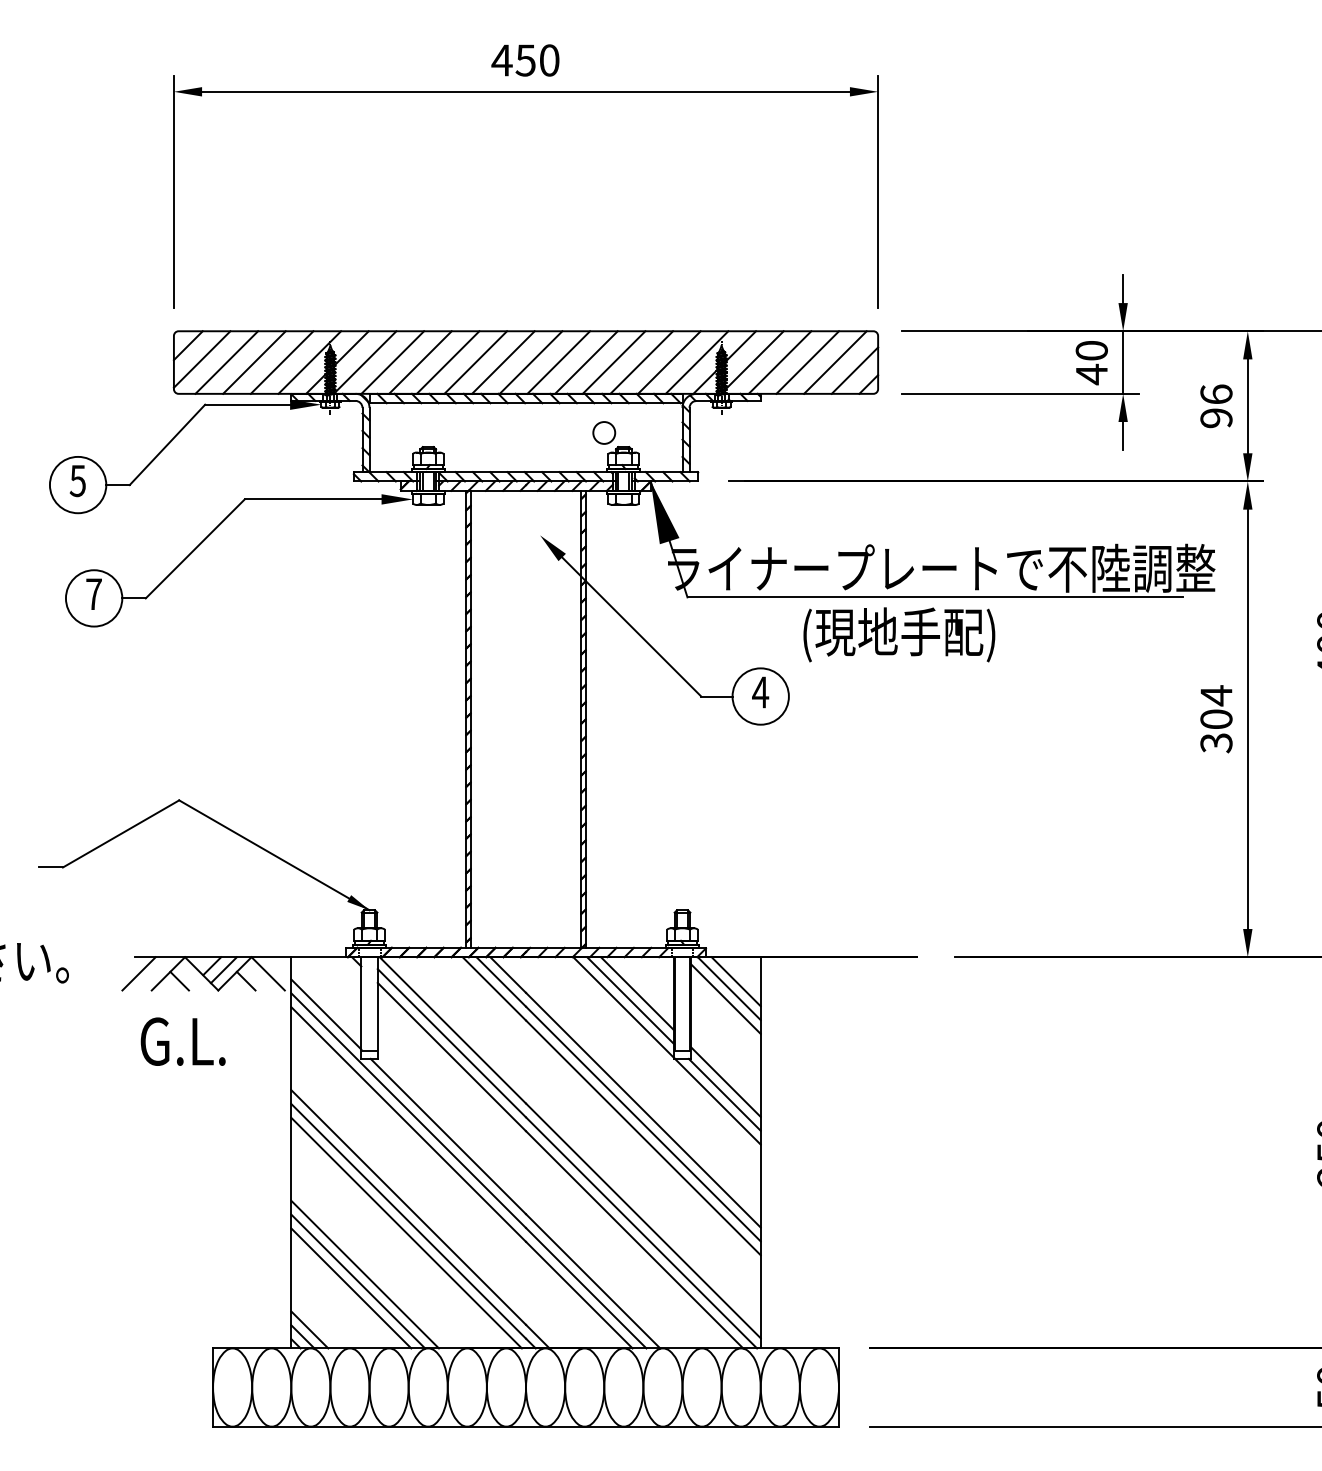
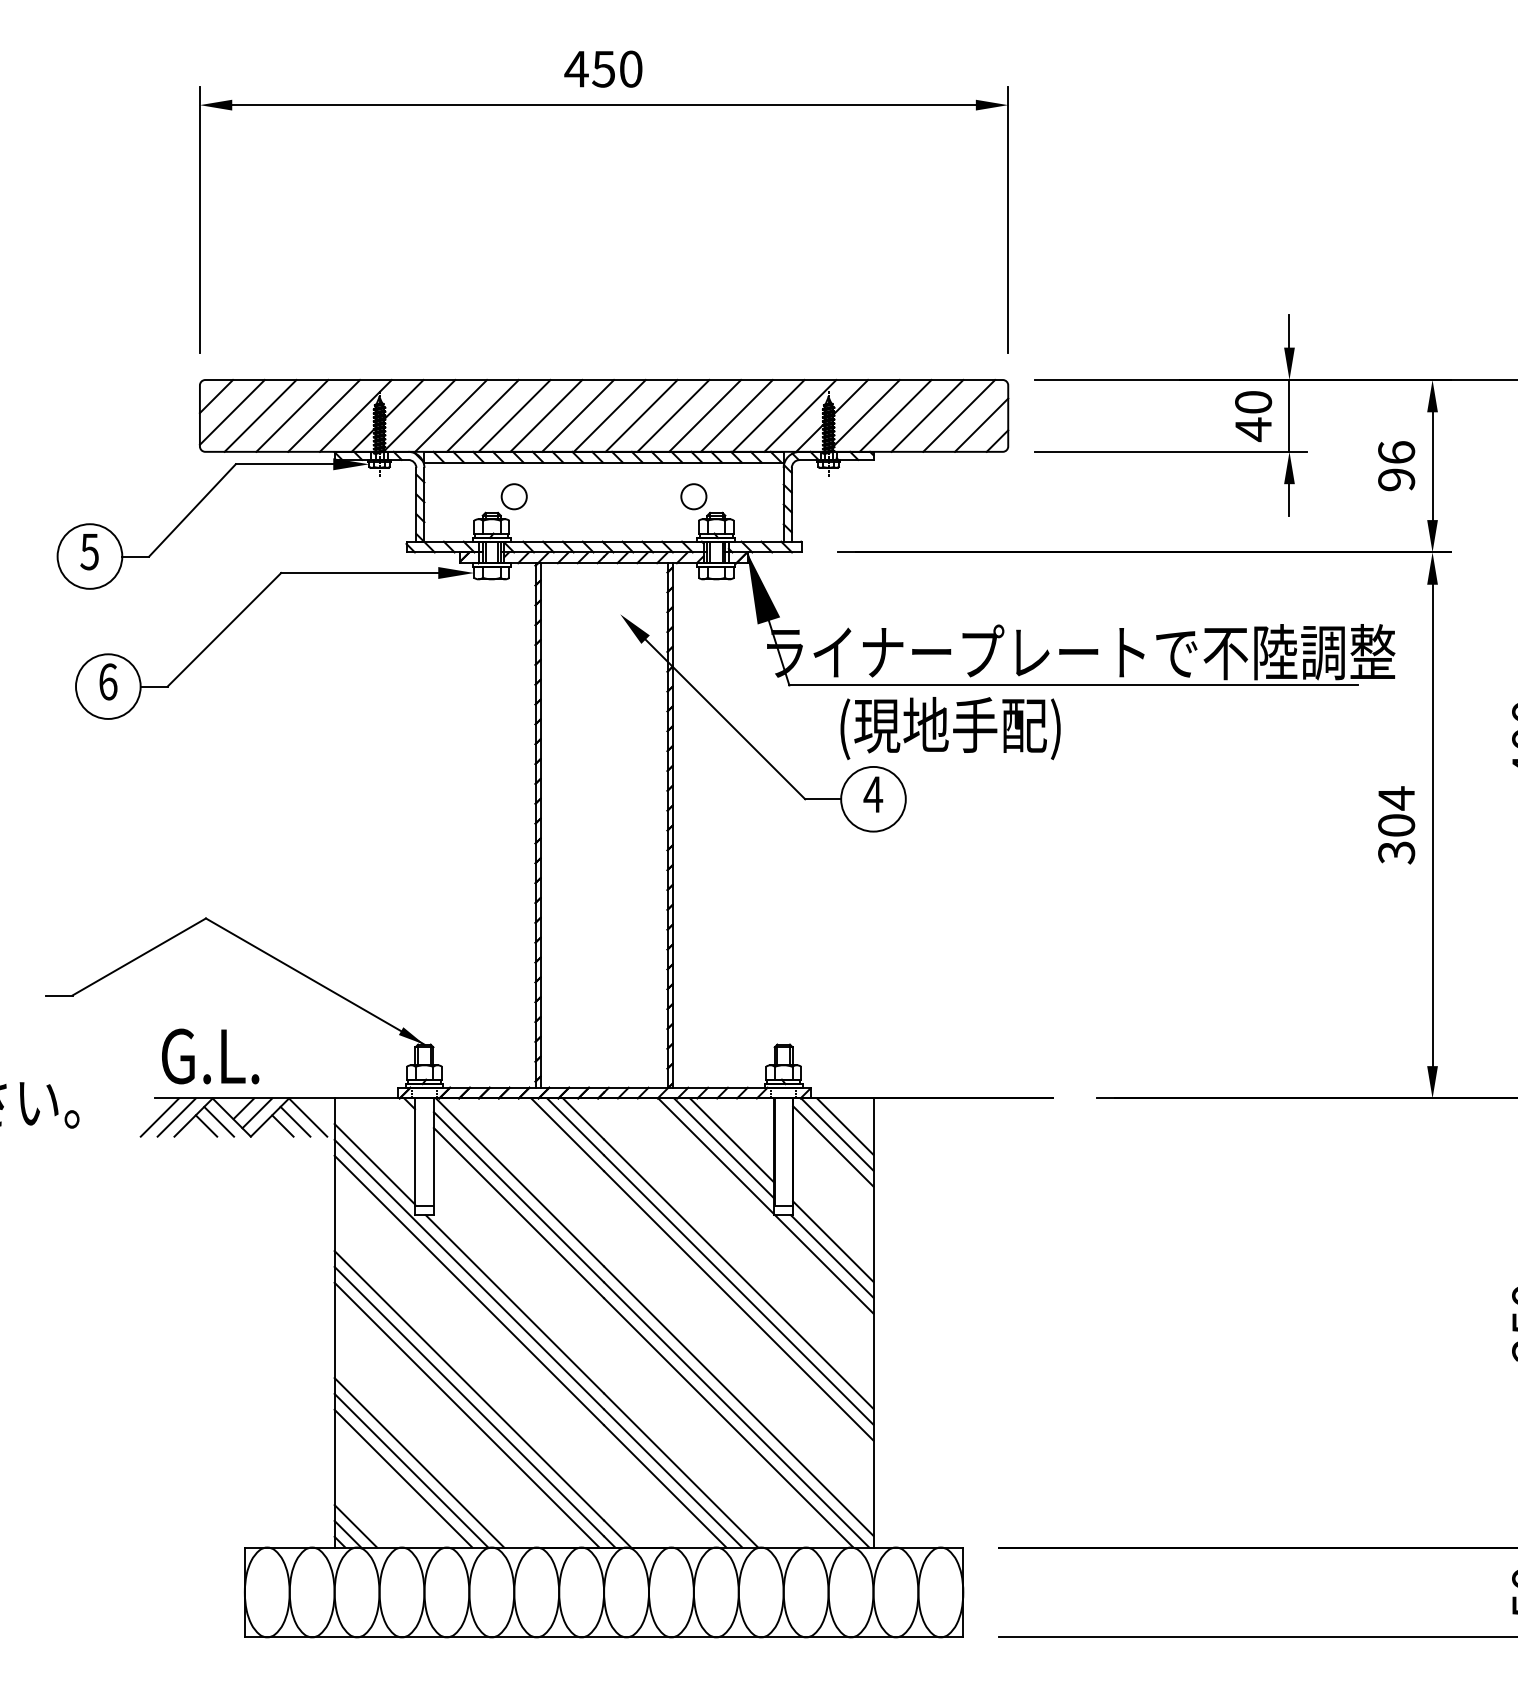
circle: (447, 432) -> (513, 496), added
text: (94, 593) -> (108, 681), 7 -> 6
text: (899, 634) -> (950, 728), moved
line: (153, 973) -> (176, 1117), added
line: (190, 977) -> (219, 1121), added
line: (257, 977) -> (295, 1121), added
text: (183, 1041) -> (210, 1056), moved

